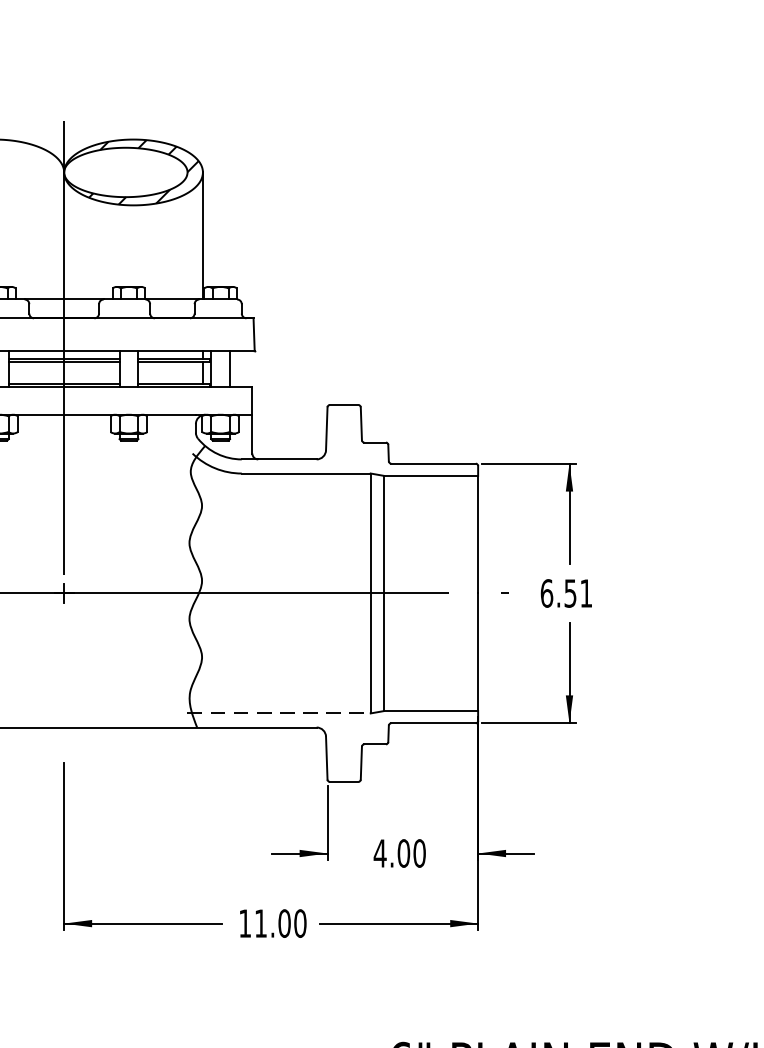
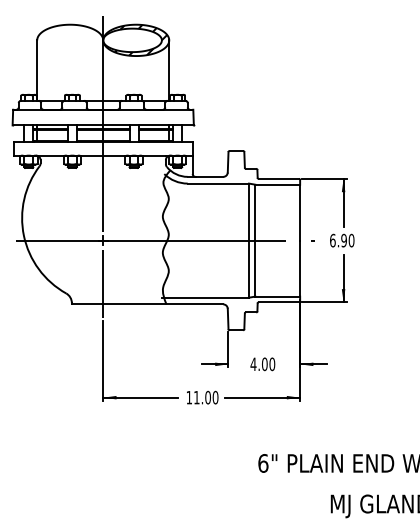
text: (577, 593) -> (347, 240), 6.51 -> 6.90
line: (64, 683) -> (103, 283), added
line: (279, 712) -> (205, 297), dashed -> solid

